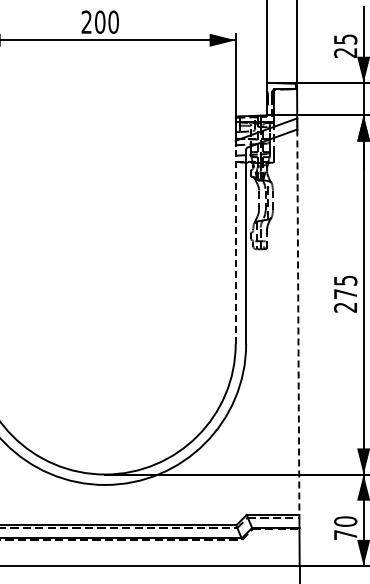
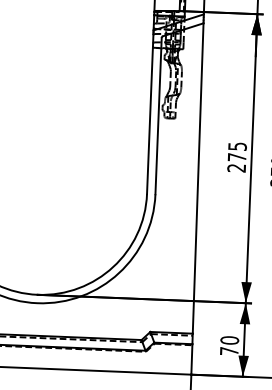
line: (235, 244) -> (150, 113), dashed -> solid
line: (298, 322) -> (198, 178), dashed -> solid

